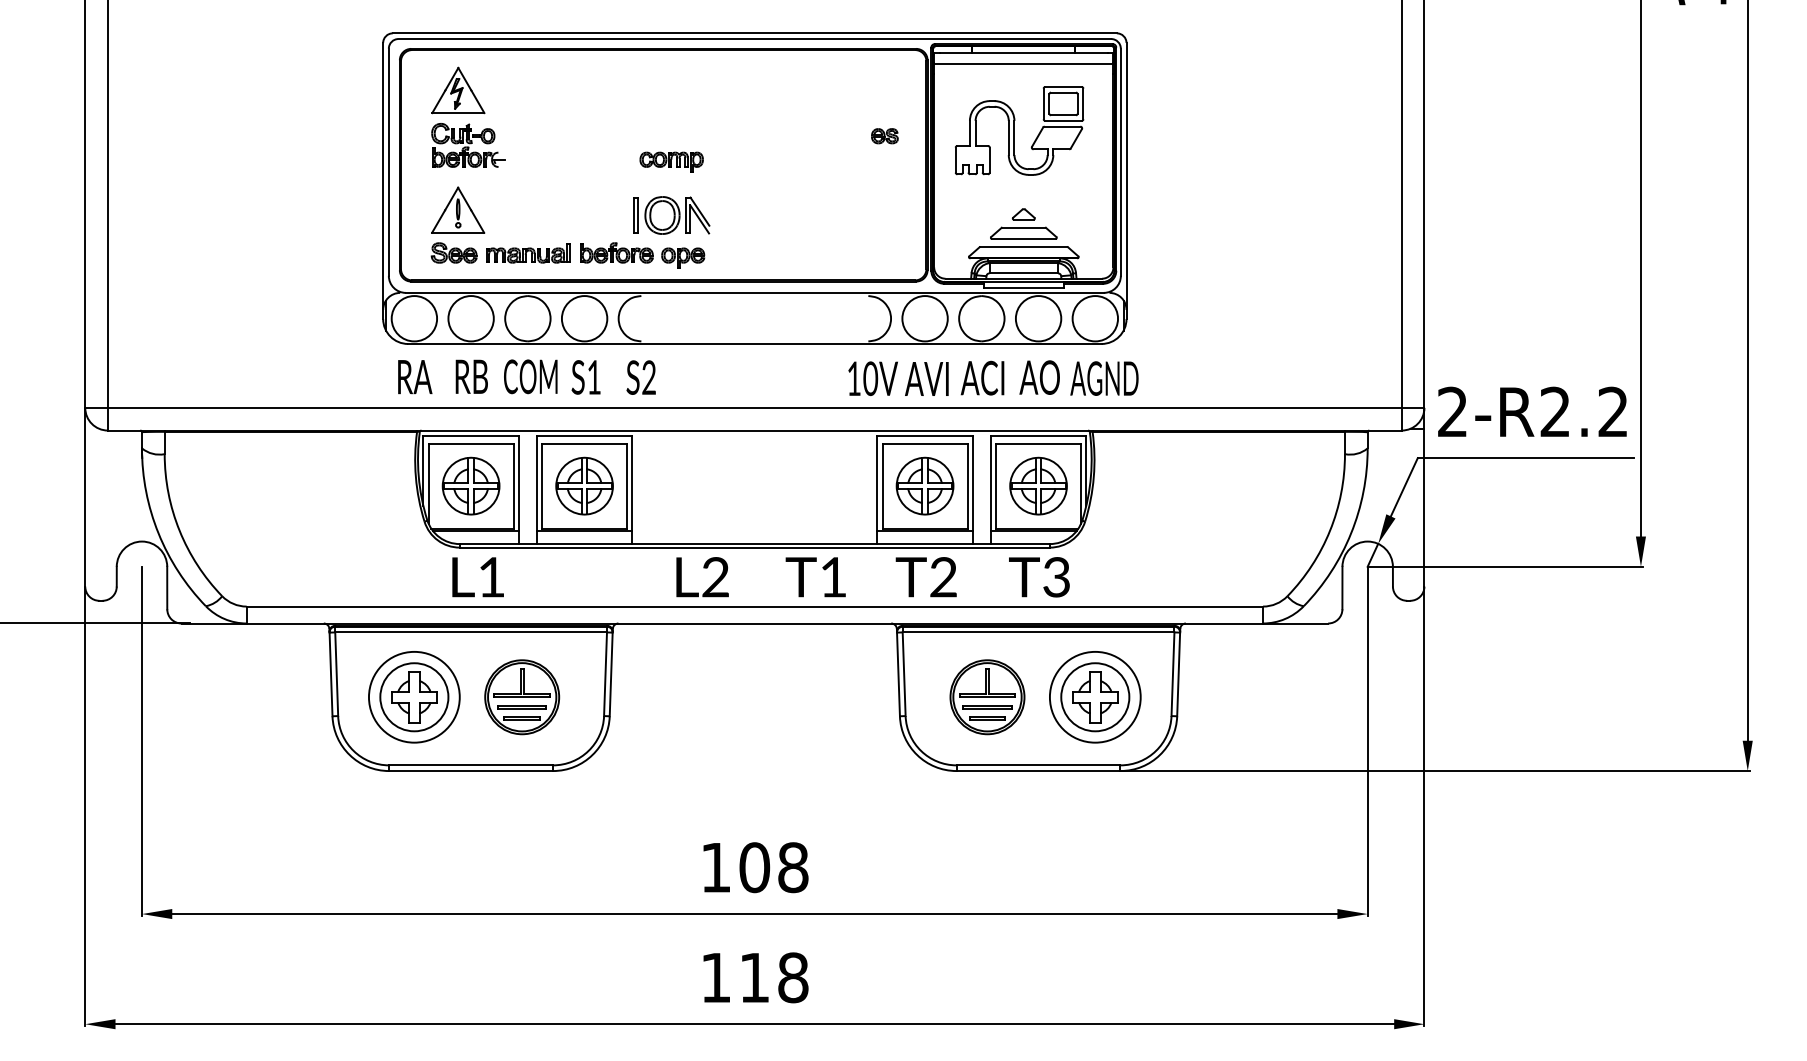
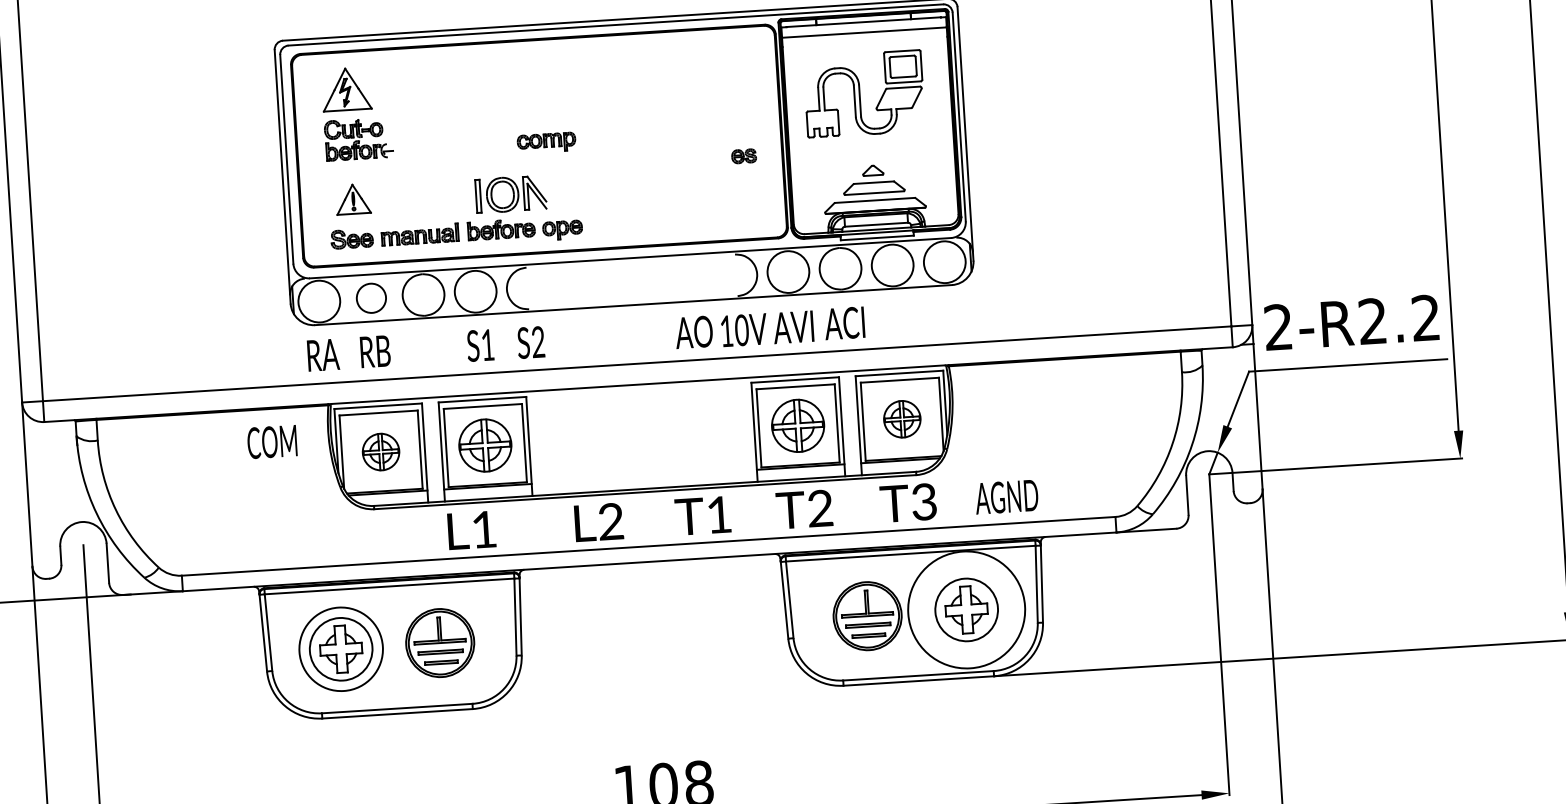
part: (884, 136) -> (743, 156), moved
part: (458, 209) -> (353, 198), size x0.7
part: (671, 215) -> (510, 194), moved
circle: (470, 318) -> (370, 298), size x0.7
text: (530, 376) -> (271, 441), moved
text: (1039, 377) -> (693, 332), moved
text: (1104, 378) -> (1006, 496), moved
part: (470, 485) -> (380, 451), size x0.7
part: (1038, 485) -> (902, 418), size x0.7
text: (477, 577) -> (471, 530), moved
circle: (1094, 696) -> (965, 609), size x1.4

